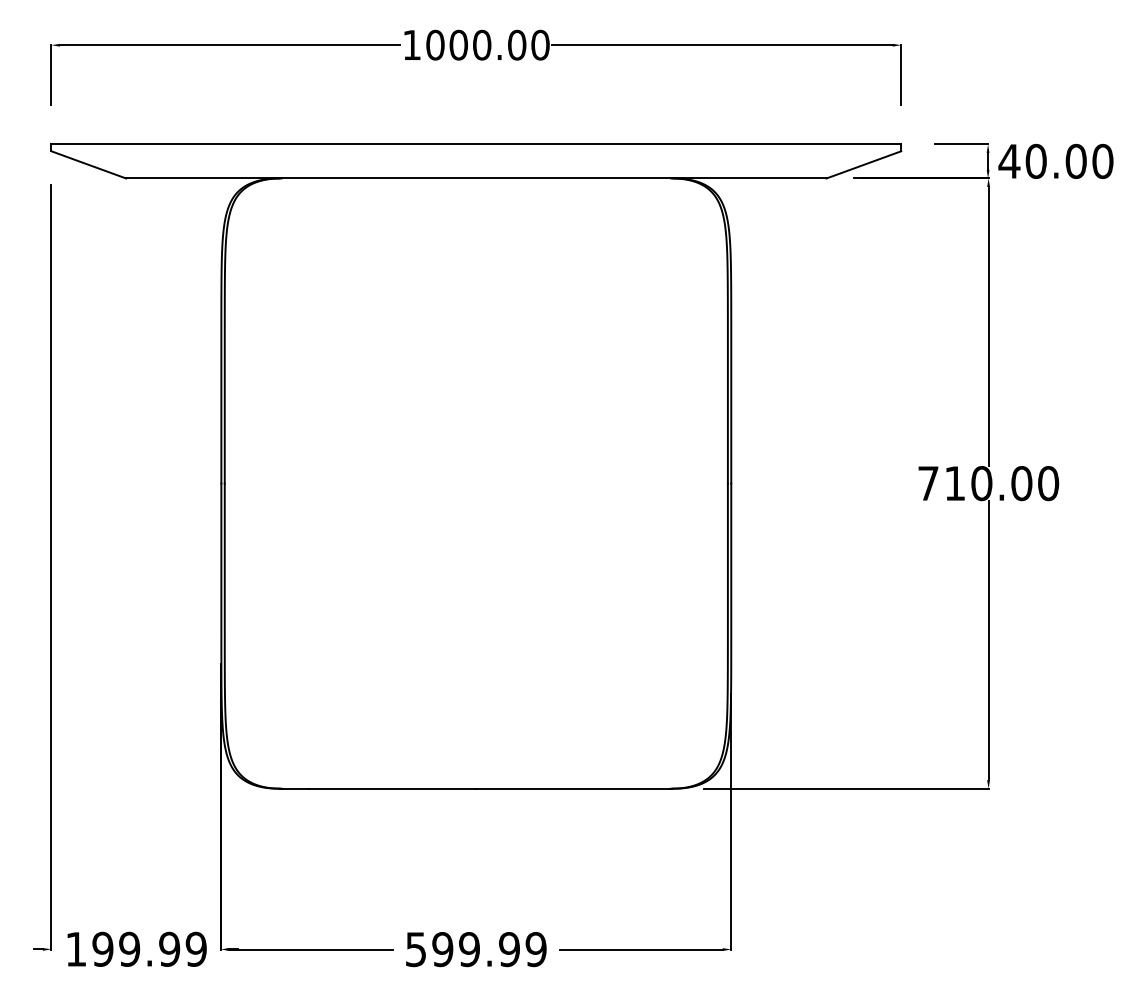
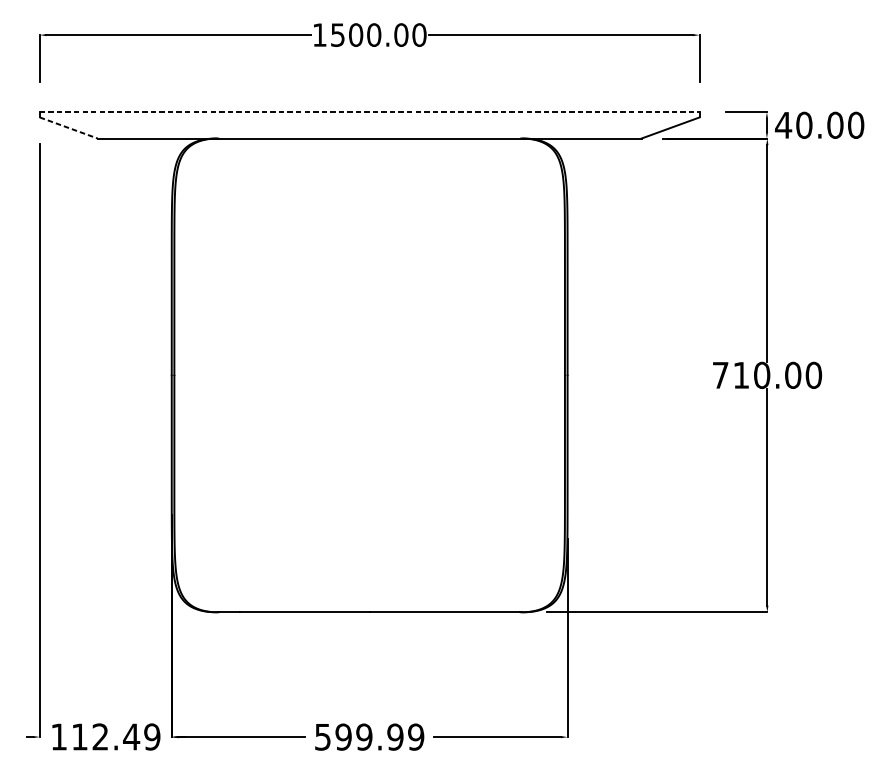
text: (435, 44) -> (337, 34), 1000.00 -> 1500.00
line: (476, 144) -> (369, 112), solid -> dashed
line: (88, 164) -> (68, 127), solid -> dashed
text: (136, 948) -> (105, 736), 199.99 -> 112.49

